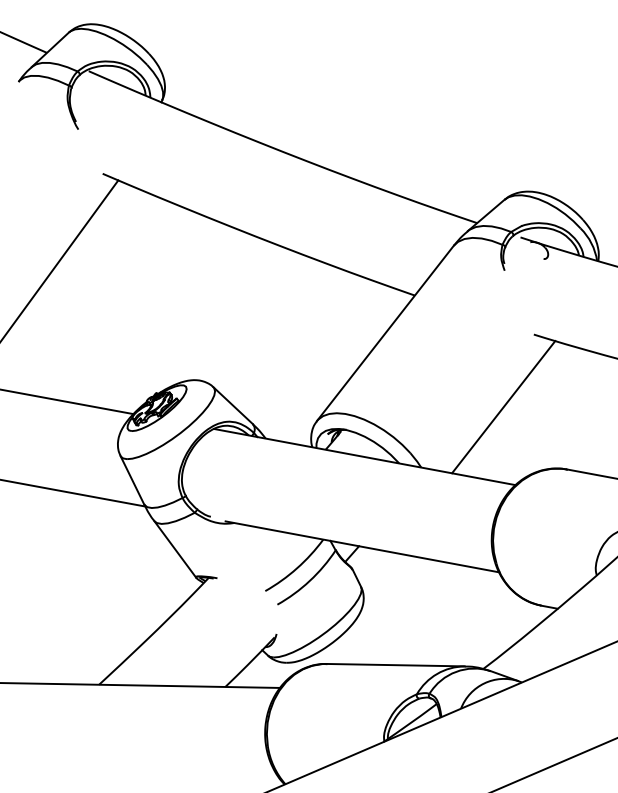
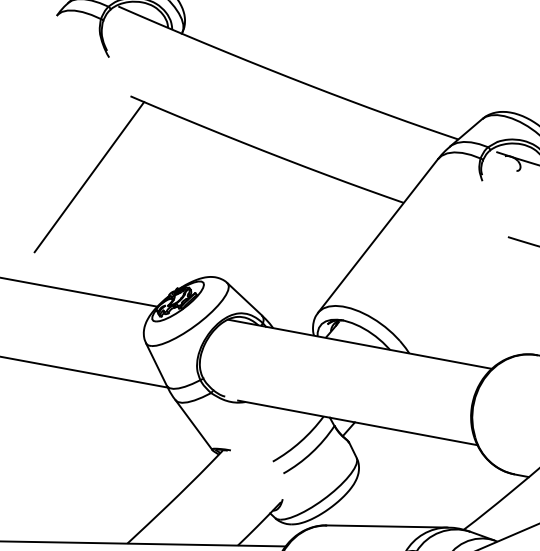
line: (503, 407) -> (481, 300), removed

